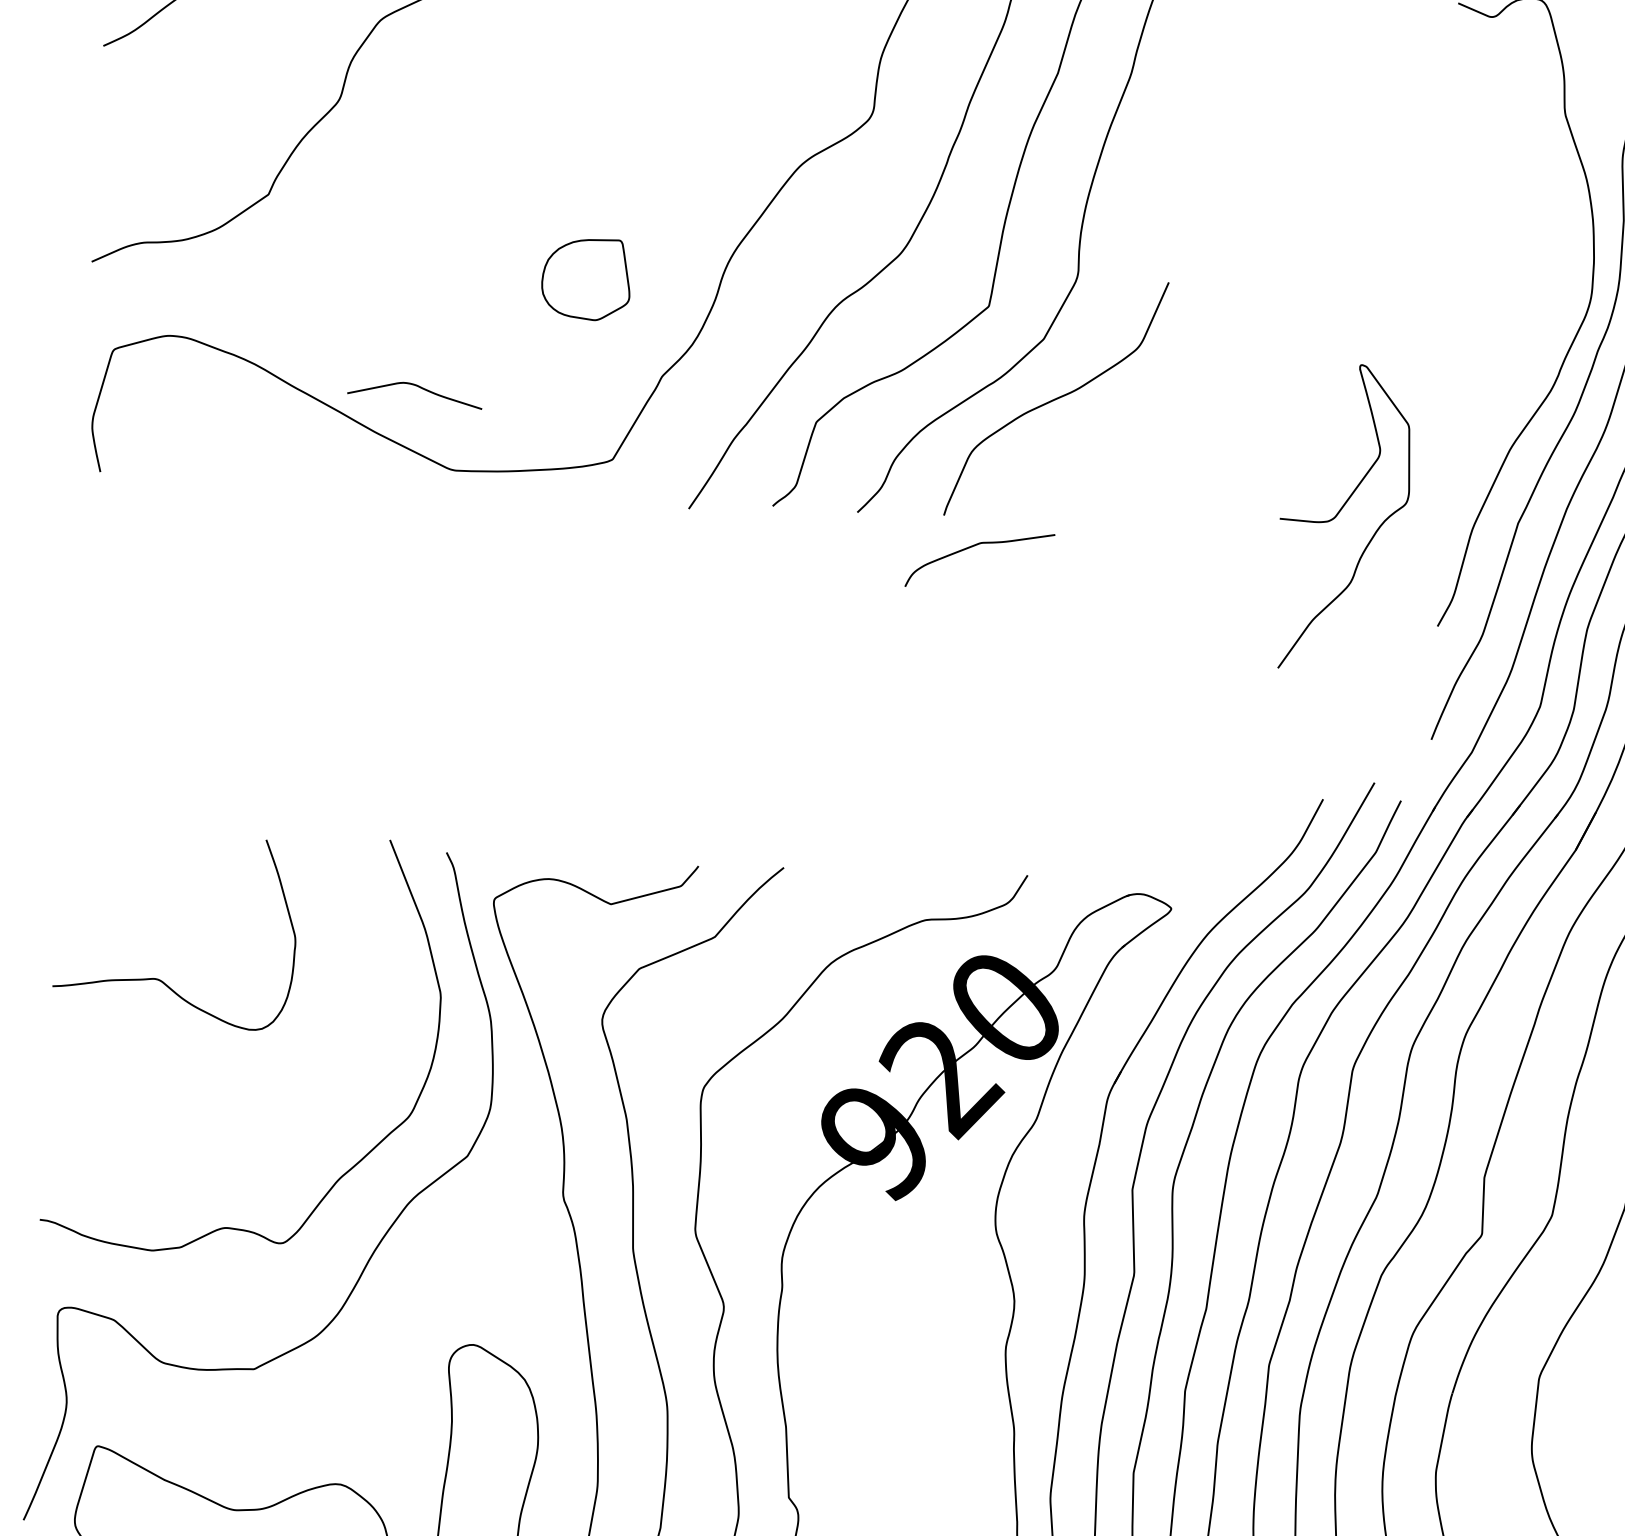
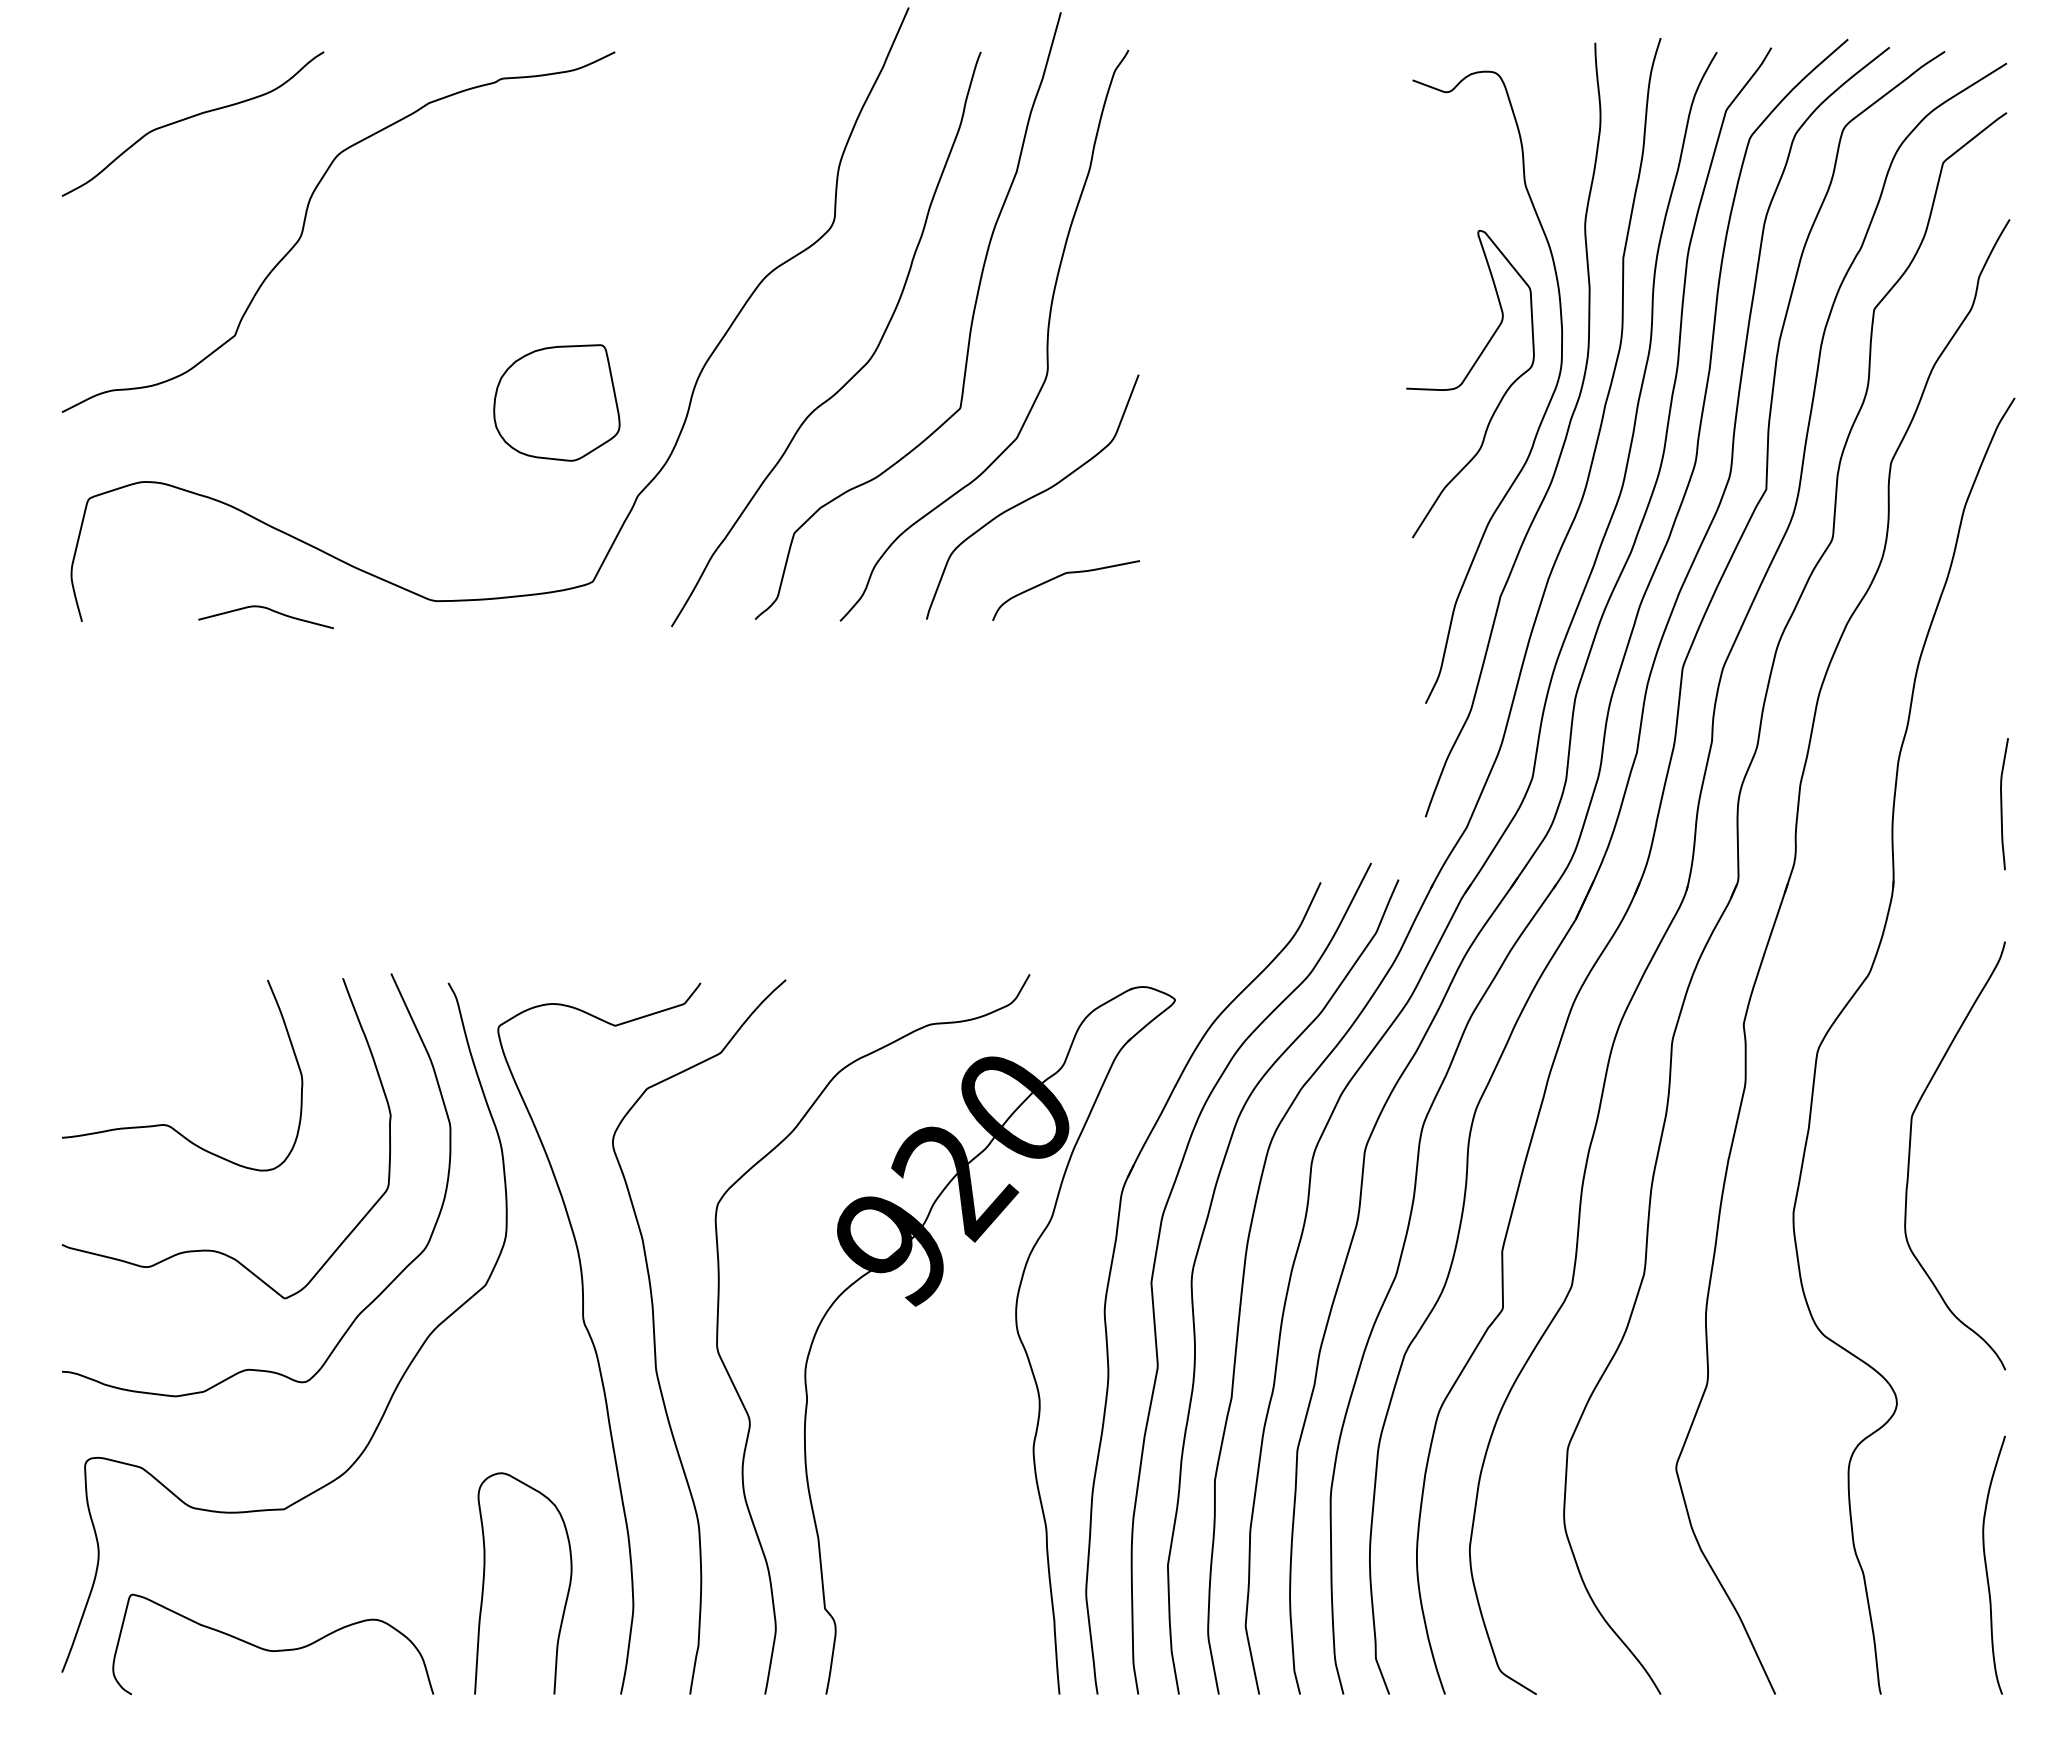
part: (585, 278) -> (556, 402), size x1.43
curve: (418, 387) -> (269, 610), moved
curve: (1339, 513) -> (1465, 380), moved
curve: (976, 546) -> (1061, 576), moved
curve: (194, 1105) -> (210, 1249), added

